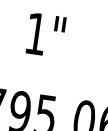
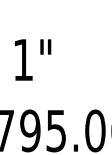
text: (46, 34) -> (33, 59), moved

